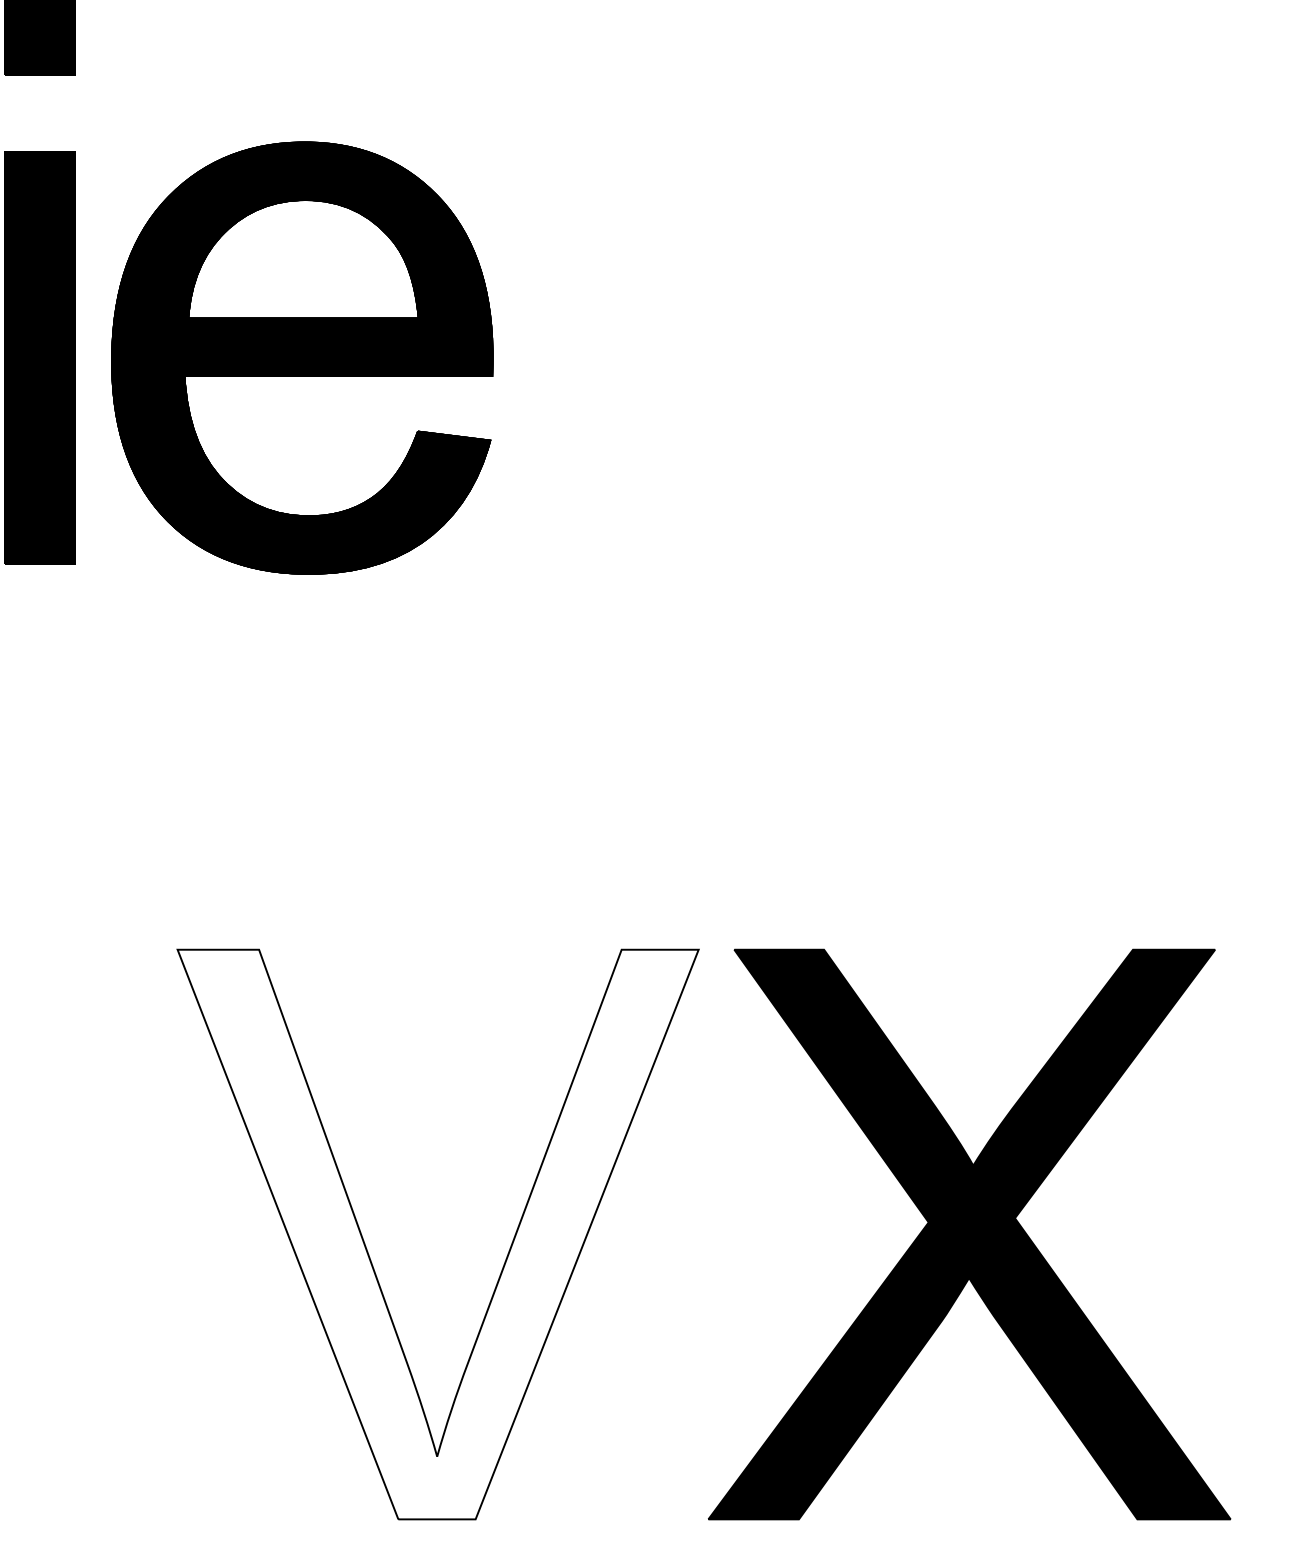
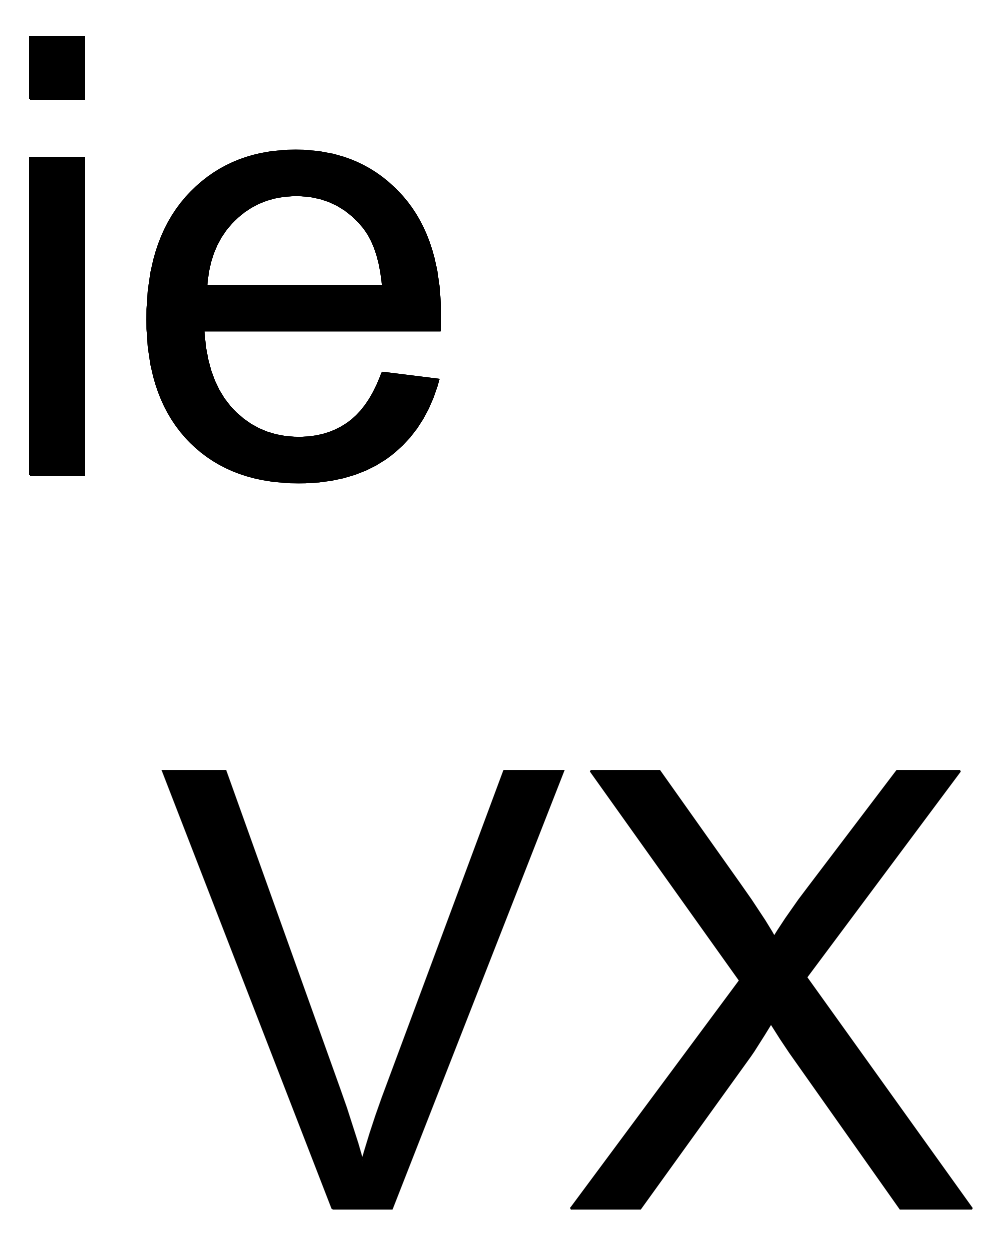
part: (302, 358) -> (293, 316), moved
fill: (437, 1234) -> (362, 989), added

